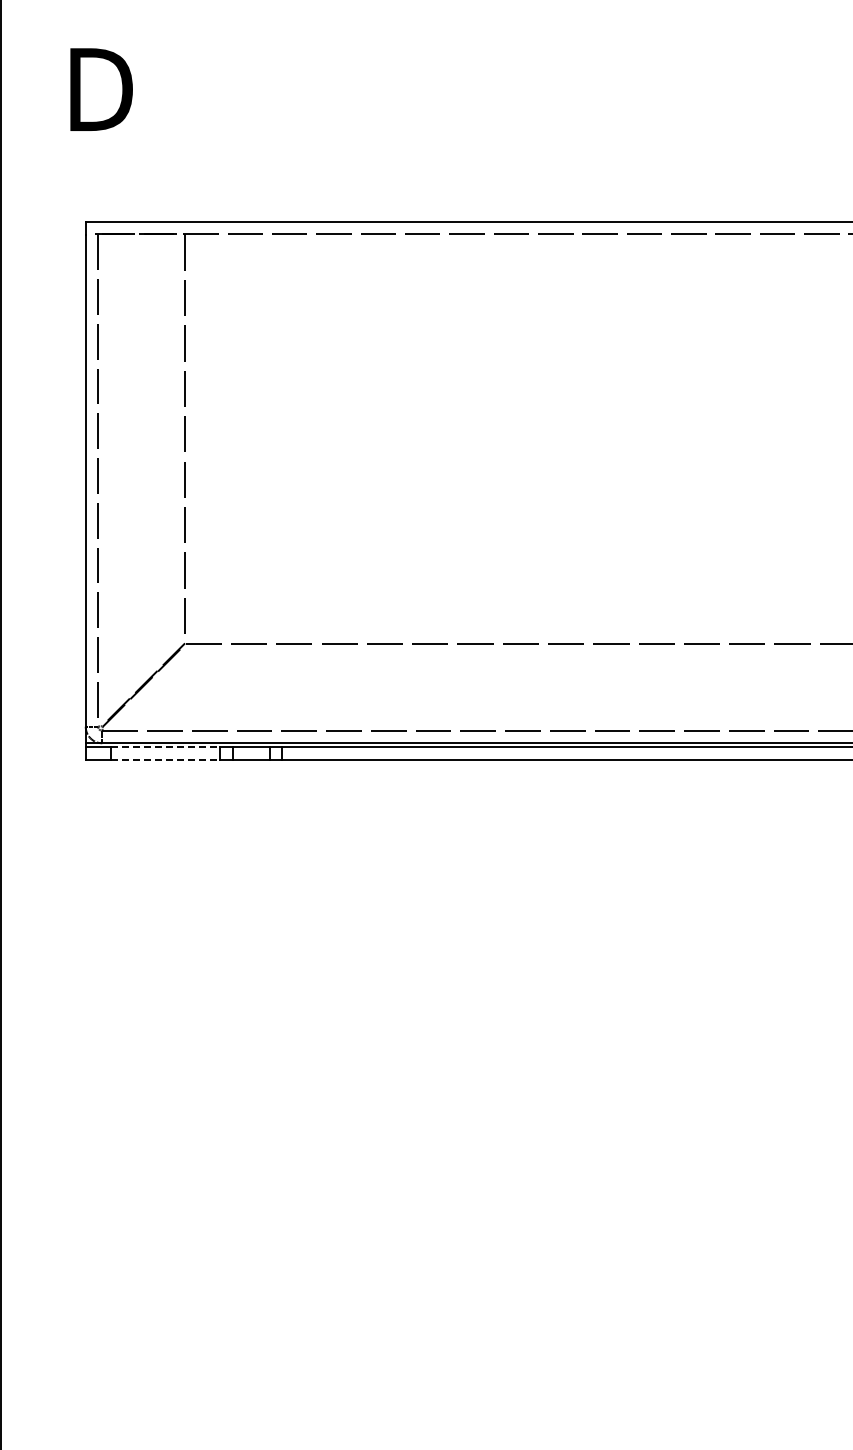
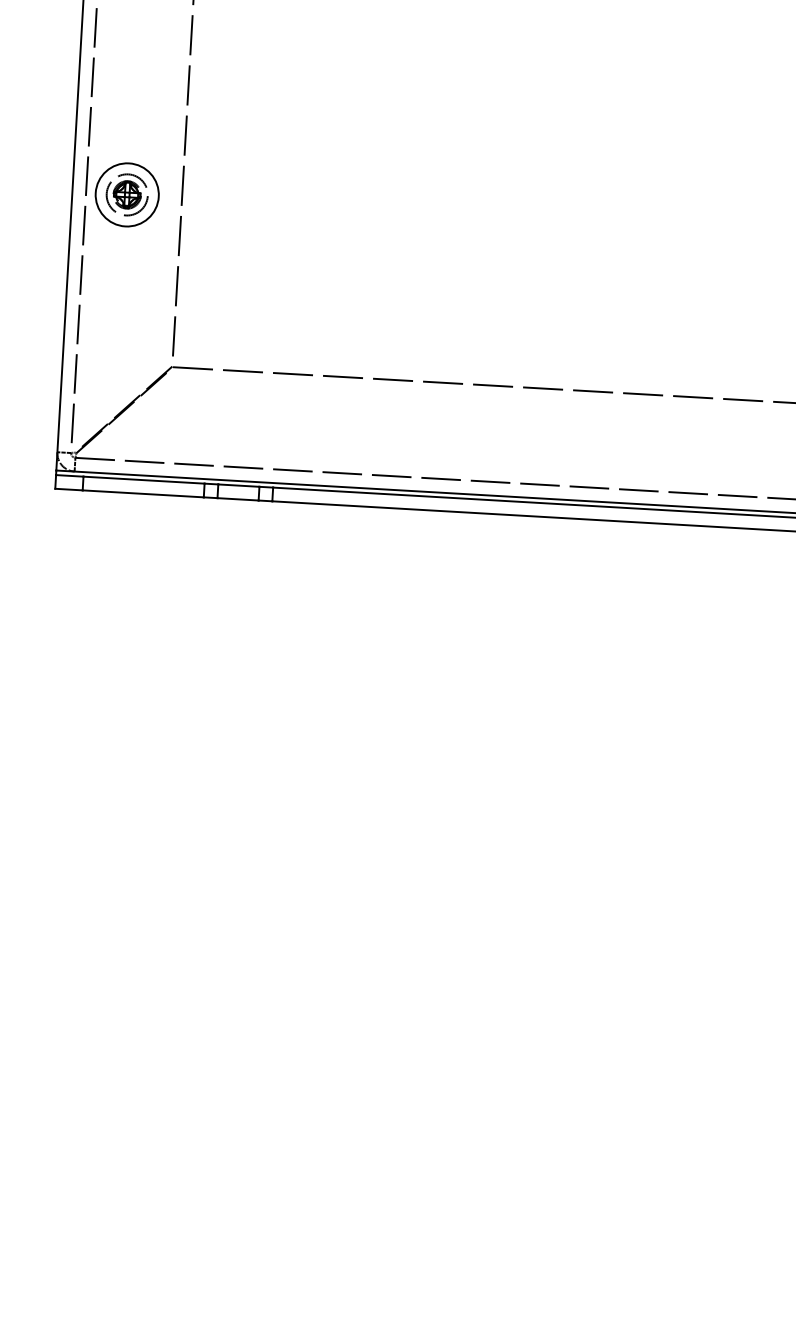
part: (135, 490) -> (127, 194), added
line: (165, 747) -> (144, 480), dashed -> solid
line: (165, 759) -> (143, 493), dashed -> solid

